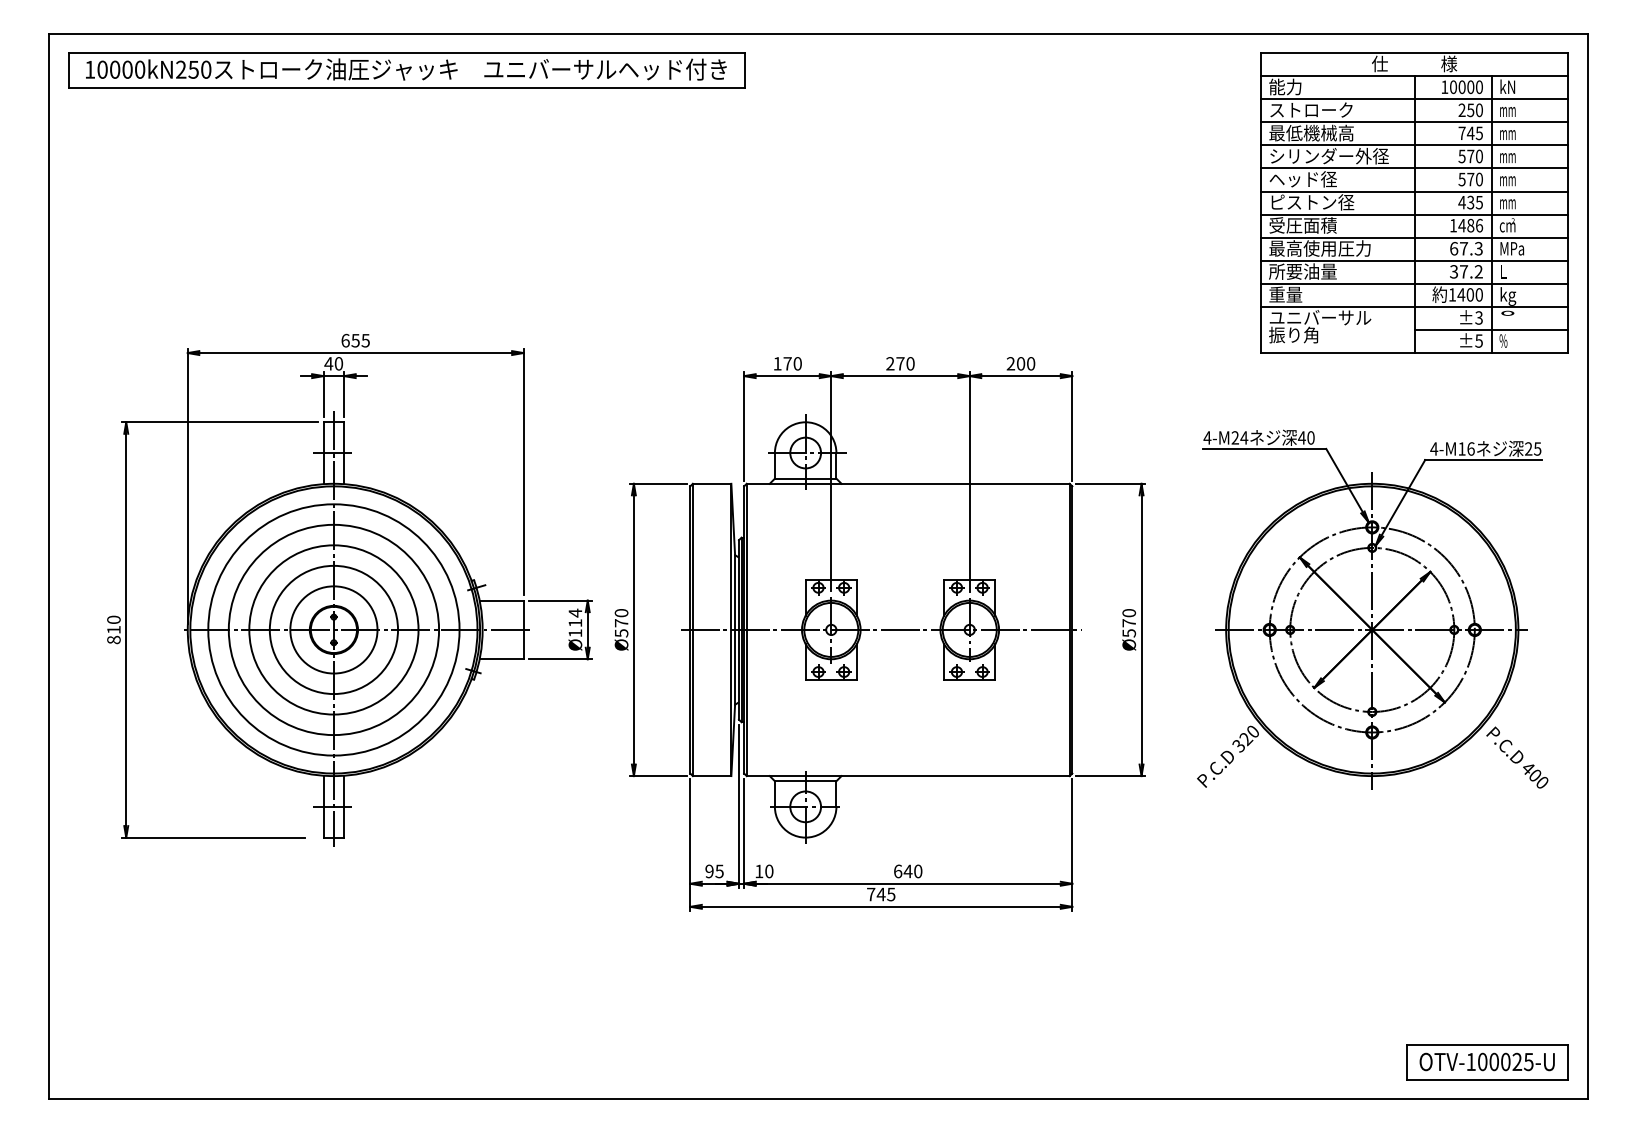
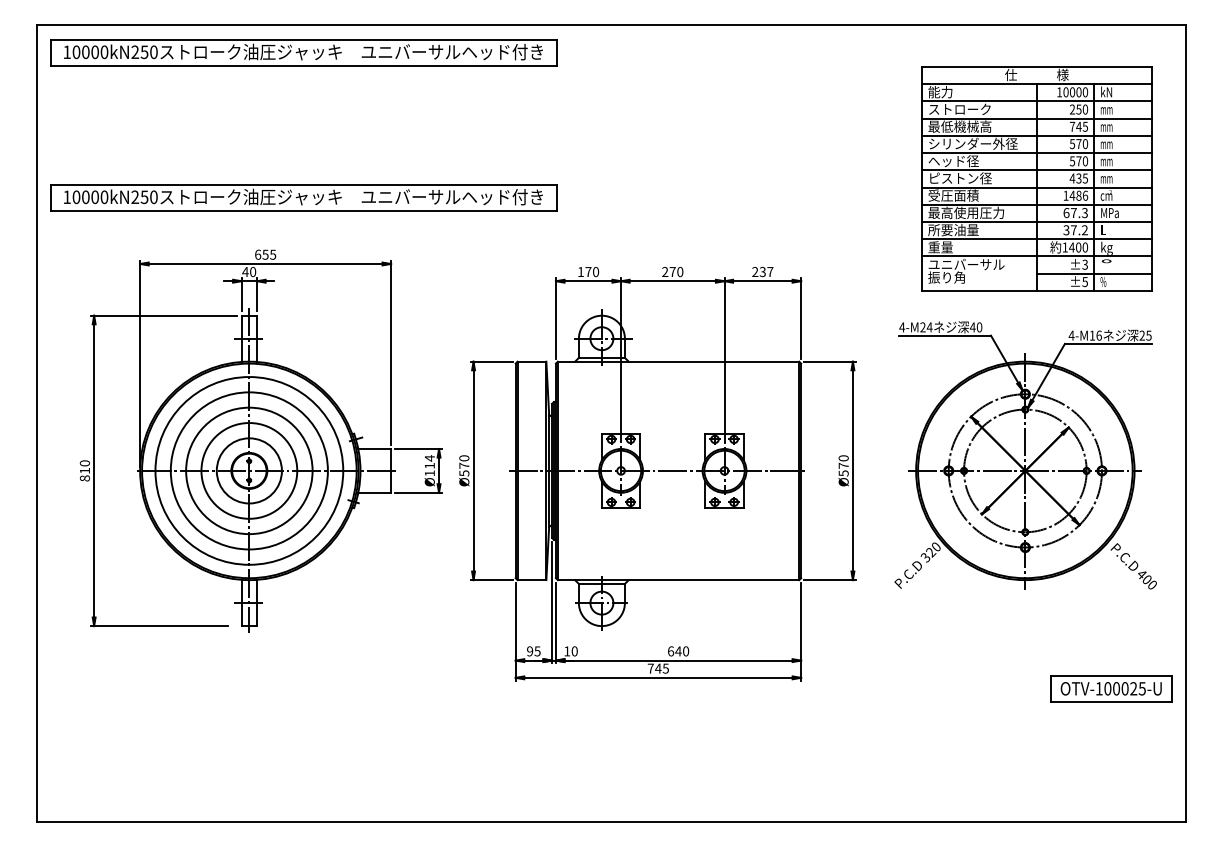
part: (1413, 202) -> (1036, 178), moved
part: (406, 264) -> (303, 197), added
text: (1025, 363) -> (766, 271), 200 -> 237
part: (1487, 1061) -> (1111, 688), moved

